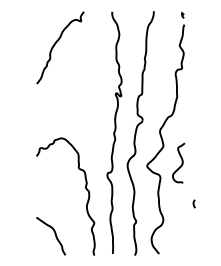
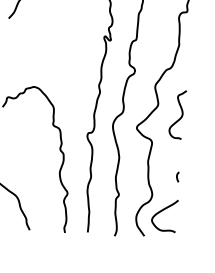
curve: (181, 162) -> (181, 114), moved
curve: (193, 203) -> (176, 176), moved
curve: (172, 233) -> (162, 212), added

